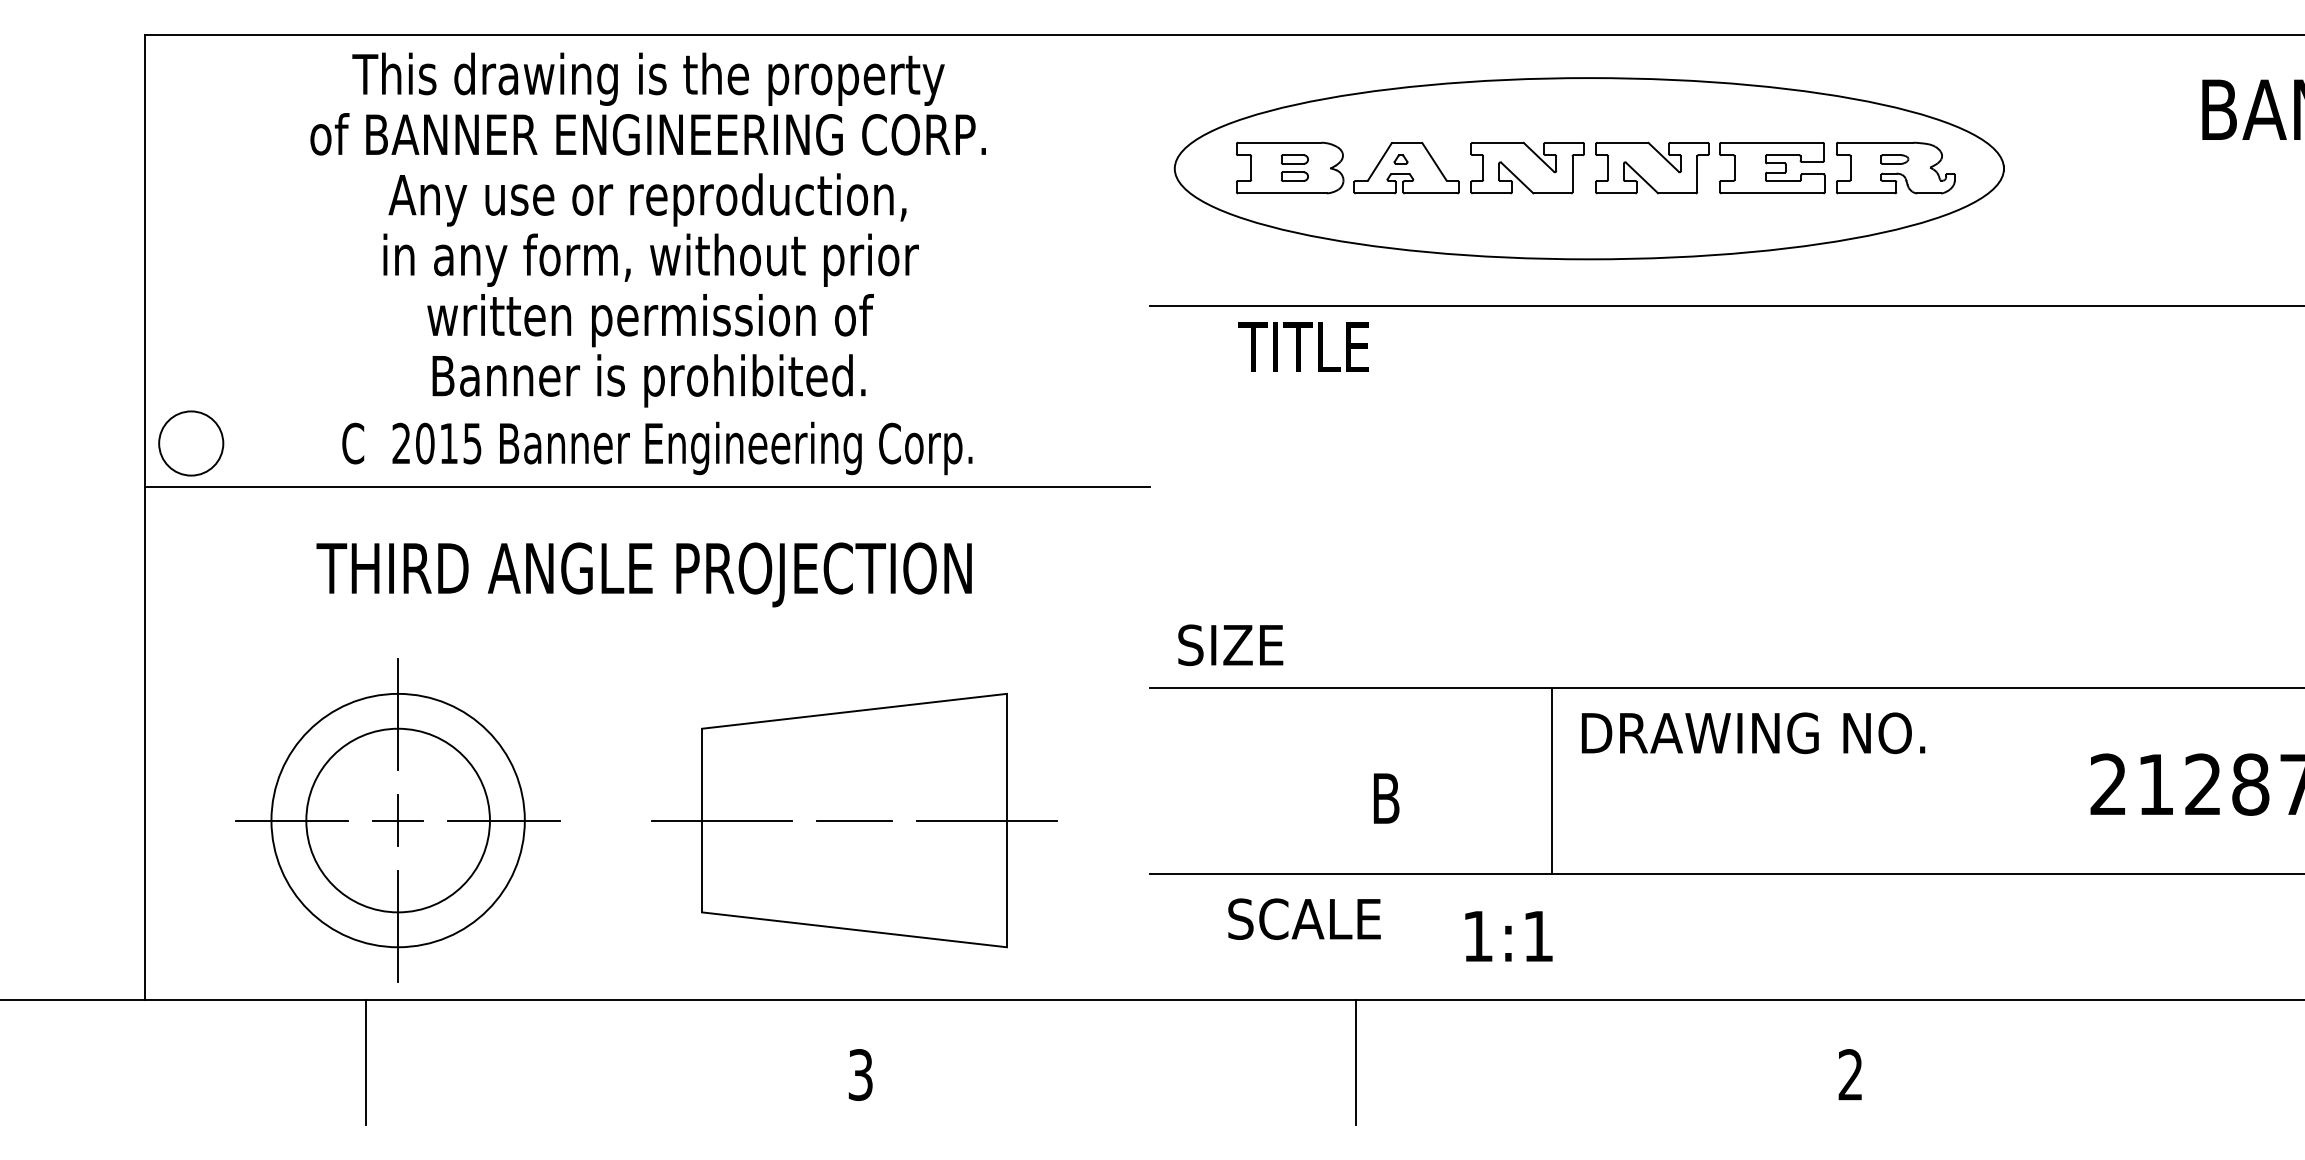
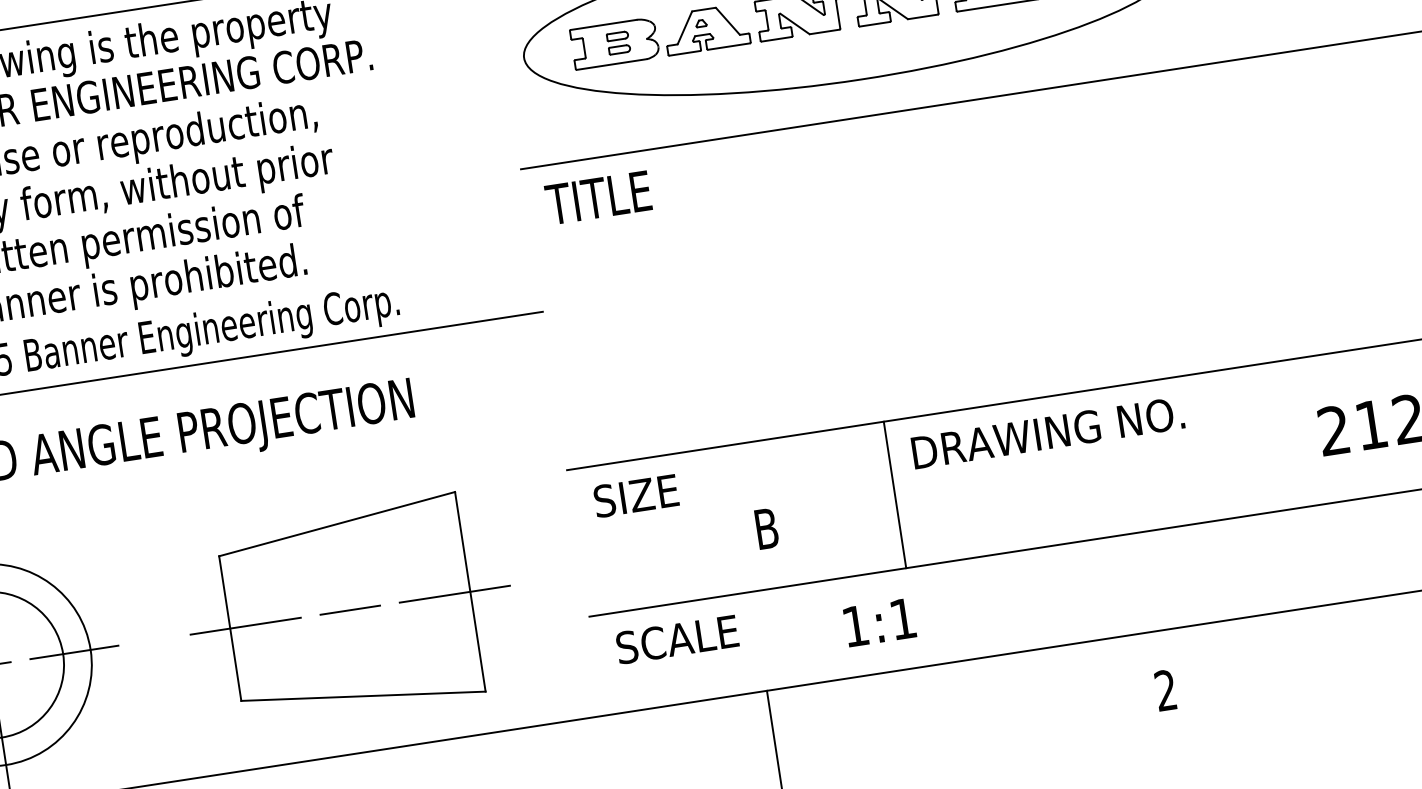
text: (1303, 346) -> (598, 197), moved
text: (1230, 645) -> (636, 496), moved
text: (1304, 918) -> (677, 639), moved

